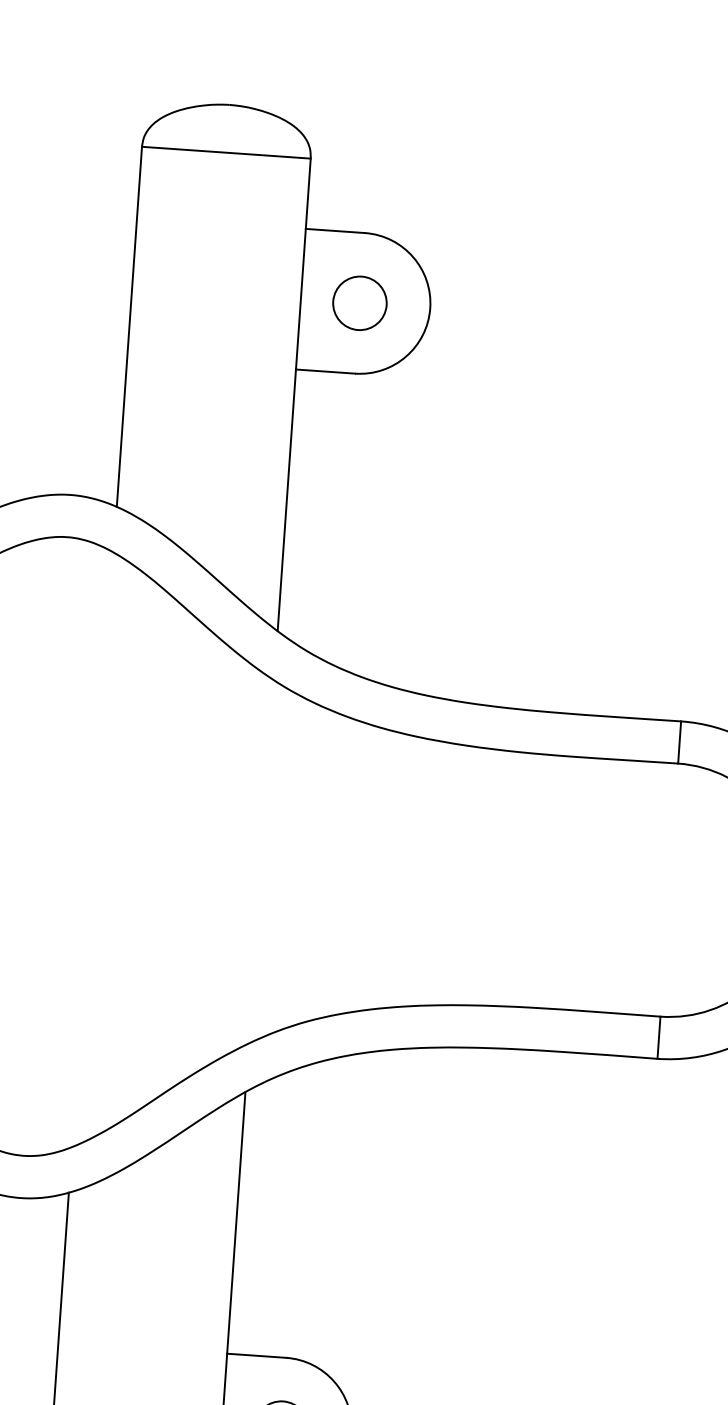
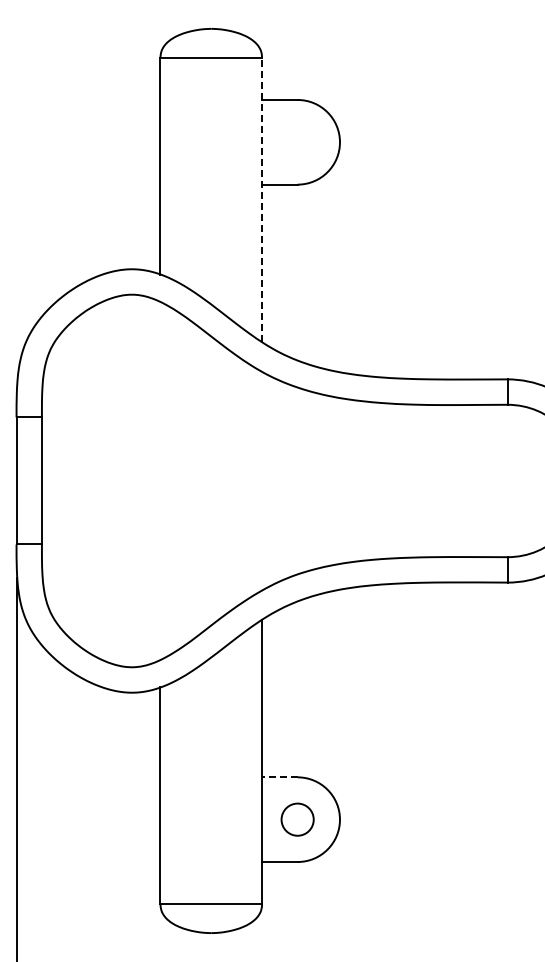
circle: (359, 303) -> (297, 142), removed
line: (294, 394) -> (262, 199), solid -> dashed
line: (256, 1355) -> (279, 777), solid -> dashed

